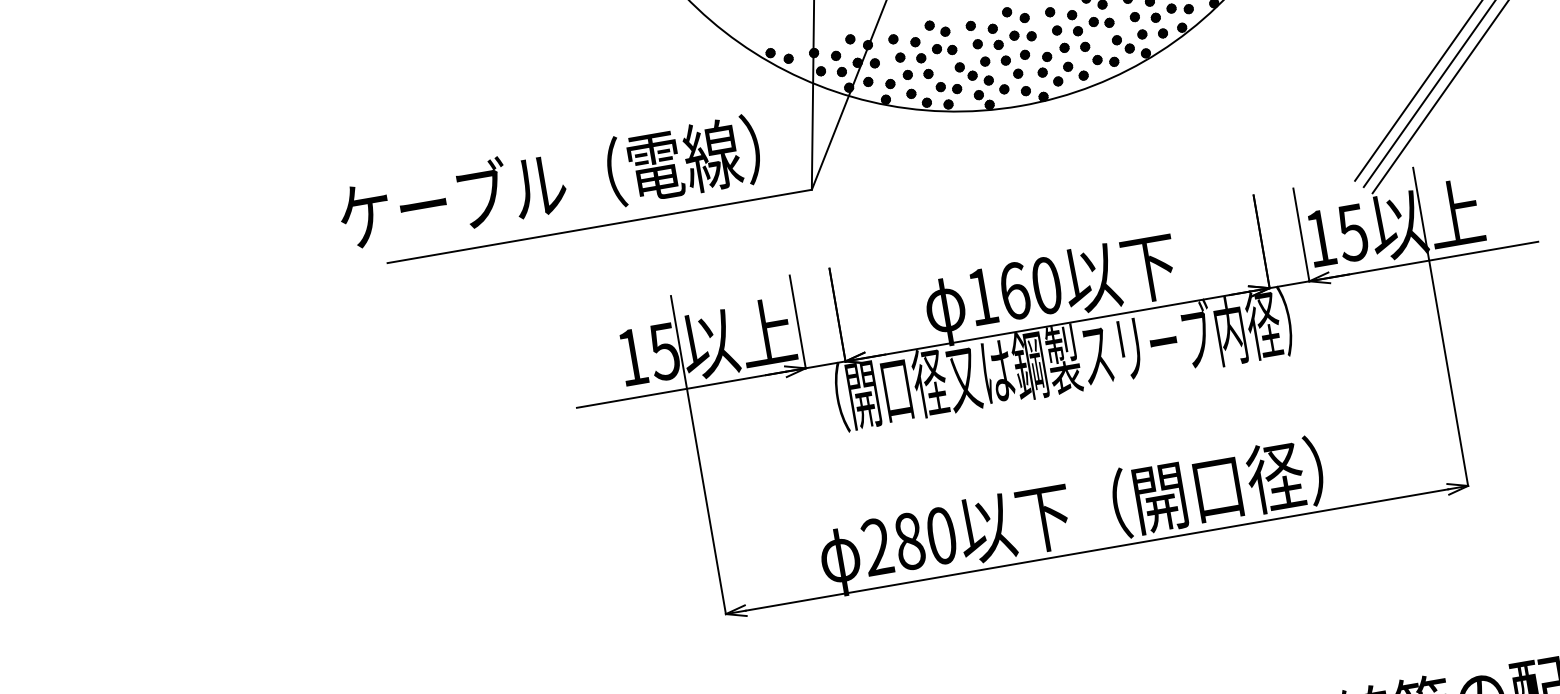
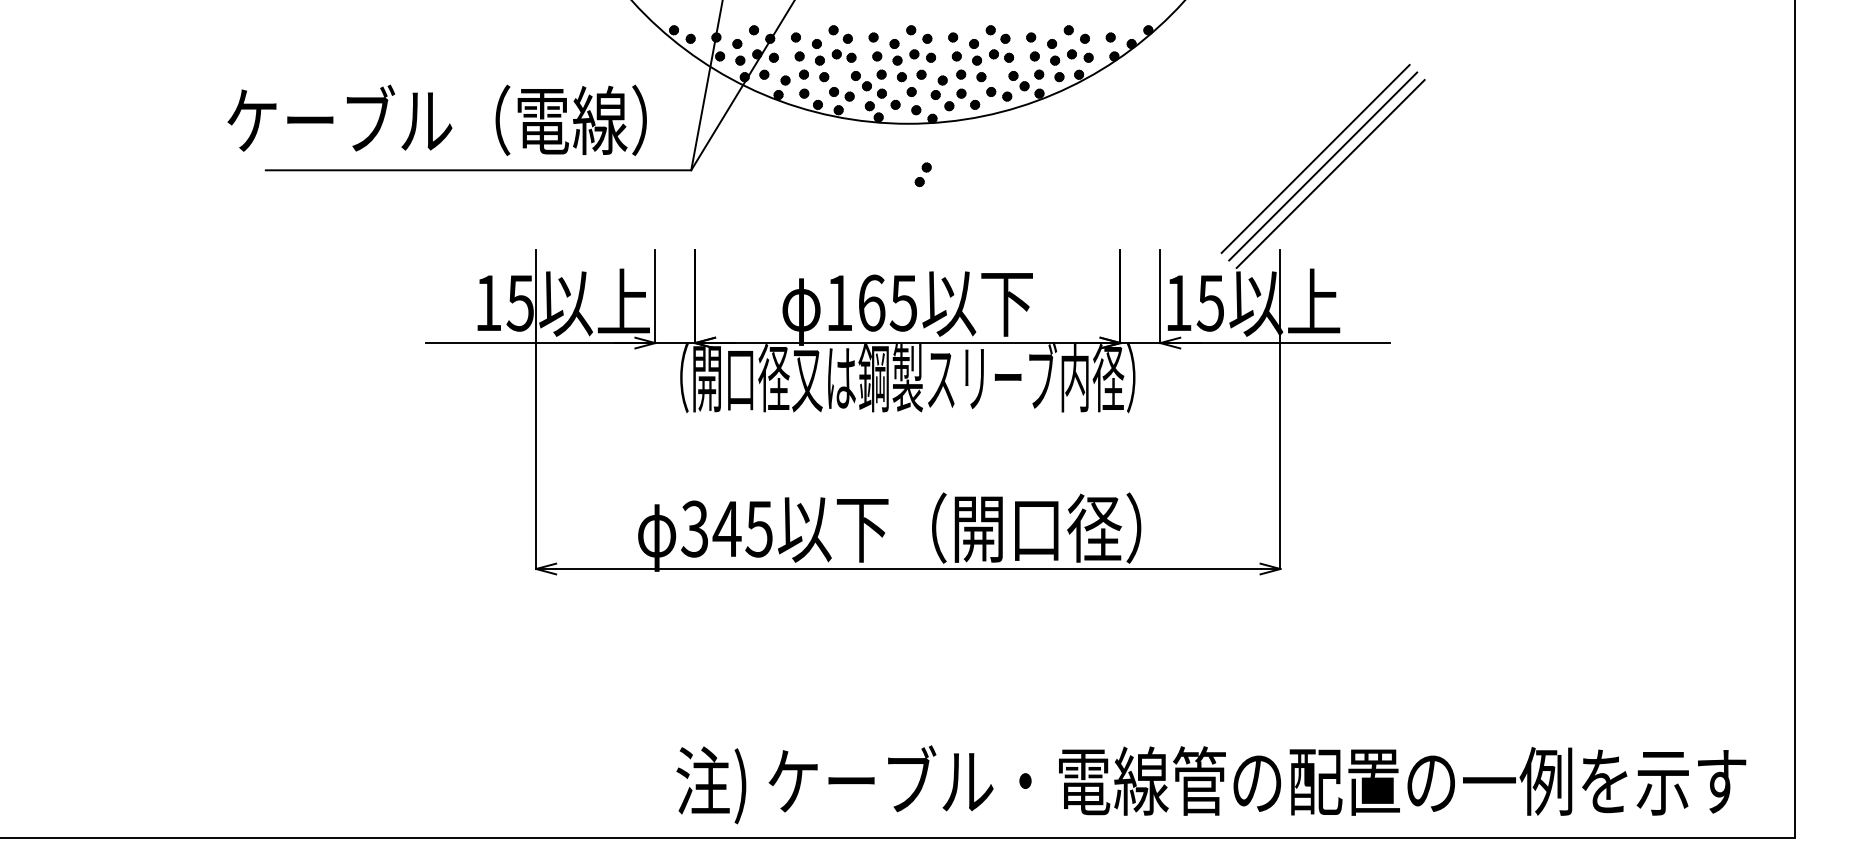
part: (1043, 154) -> (922, 174), added
text: (1046, 285) -> (903, 302), 160 -> 165
text: (908, 540) -> (726, 528), 280 -> 345

